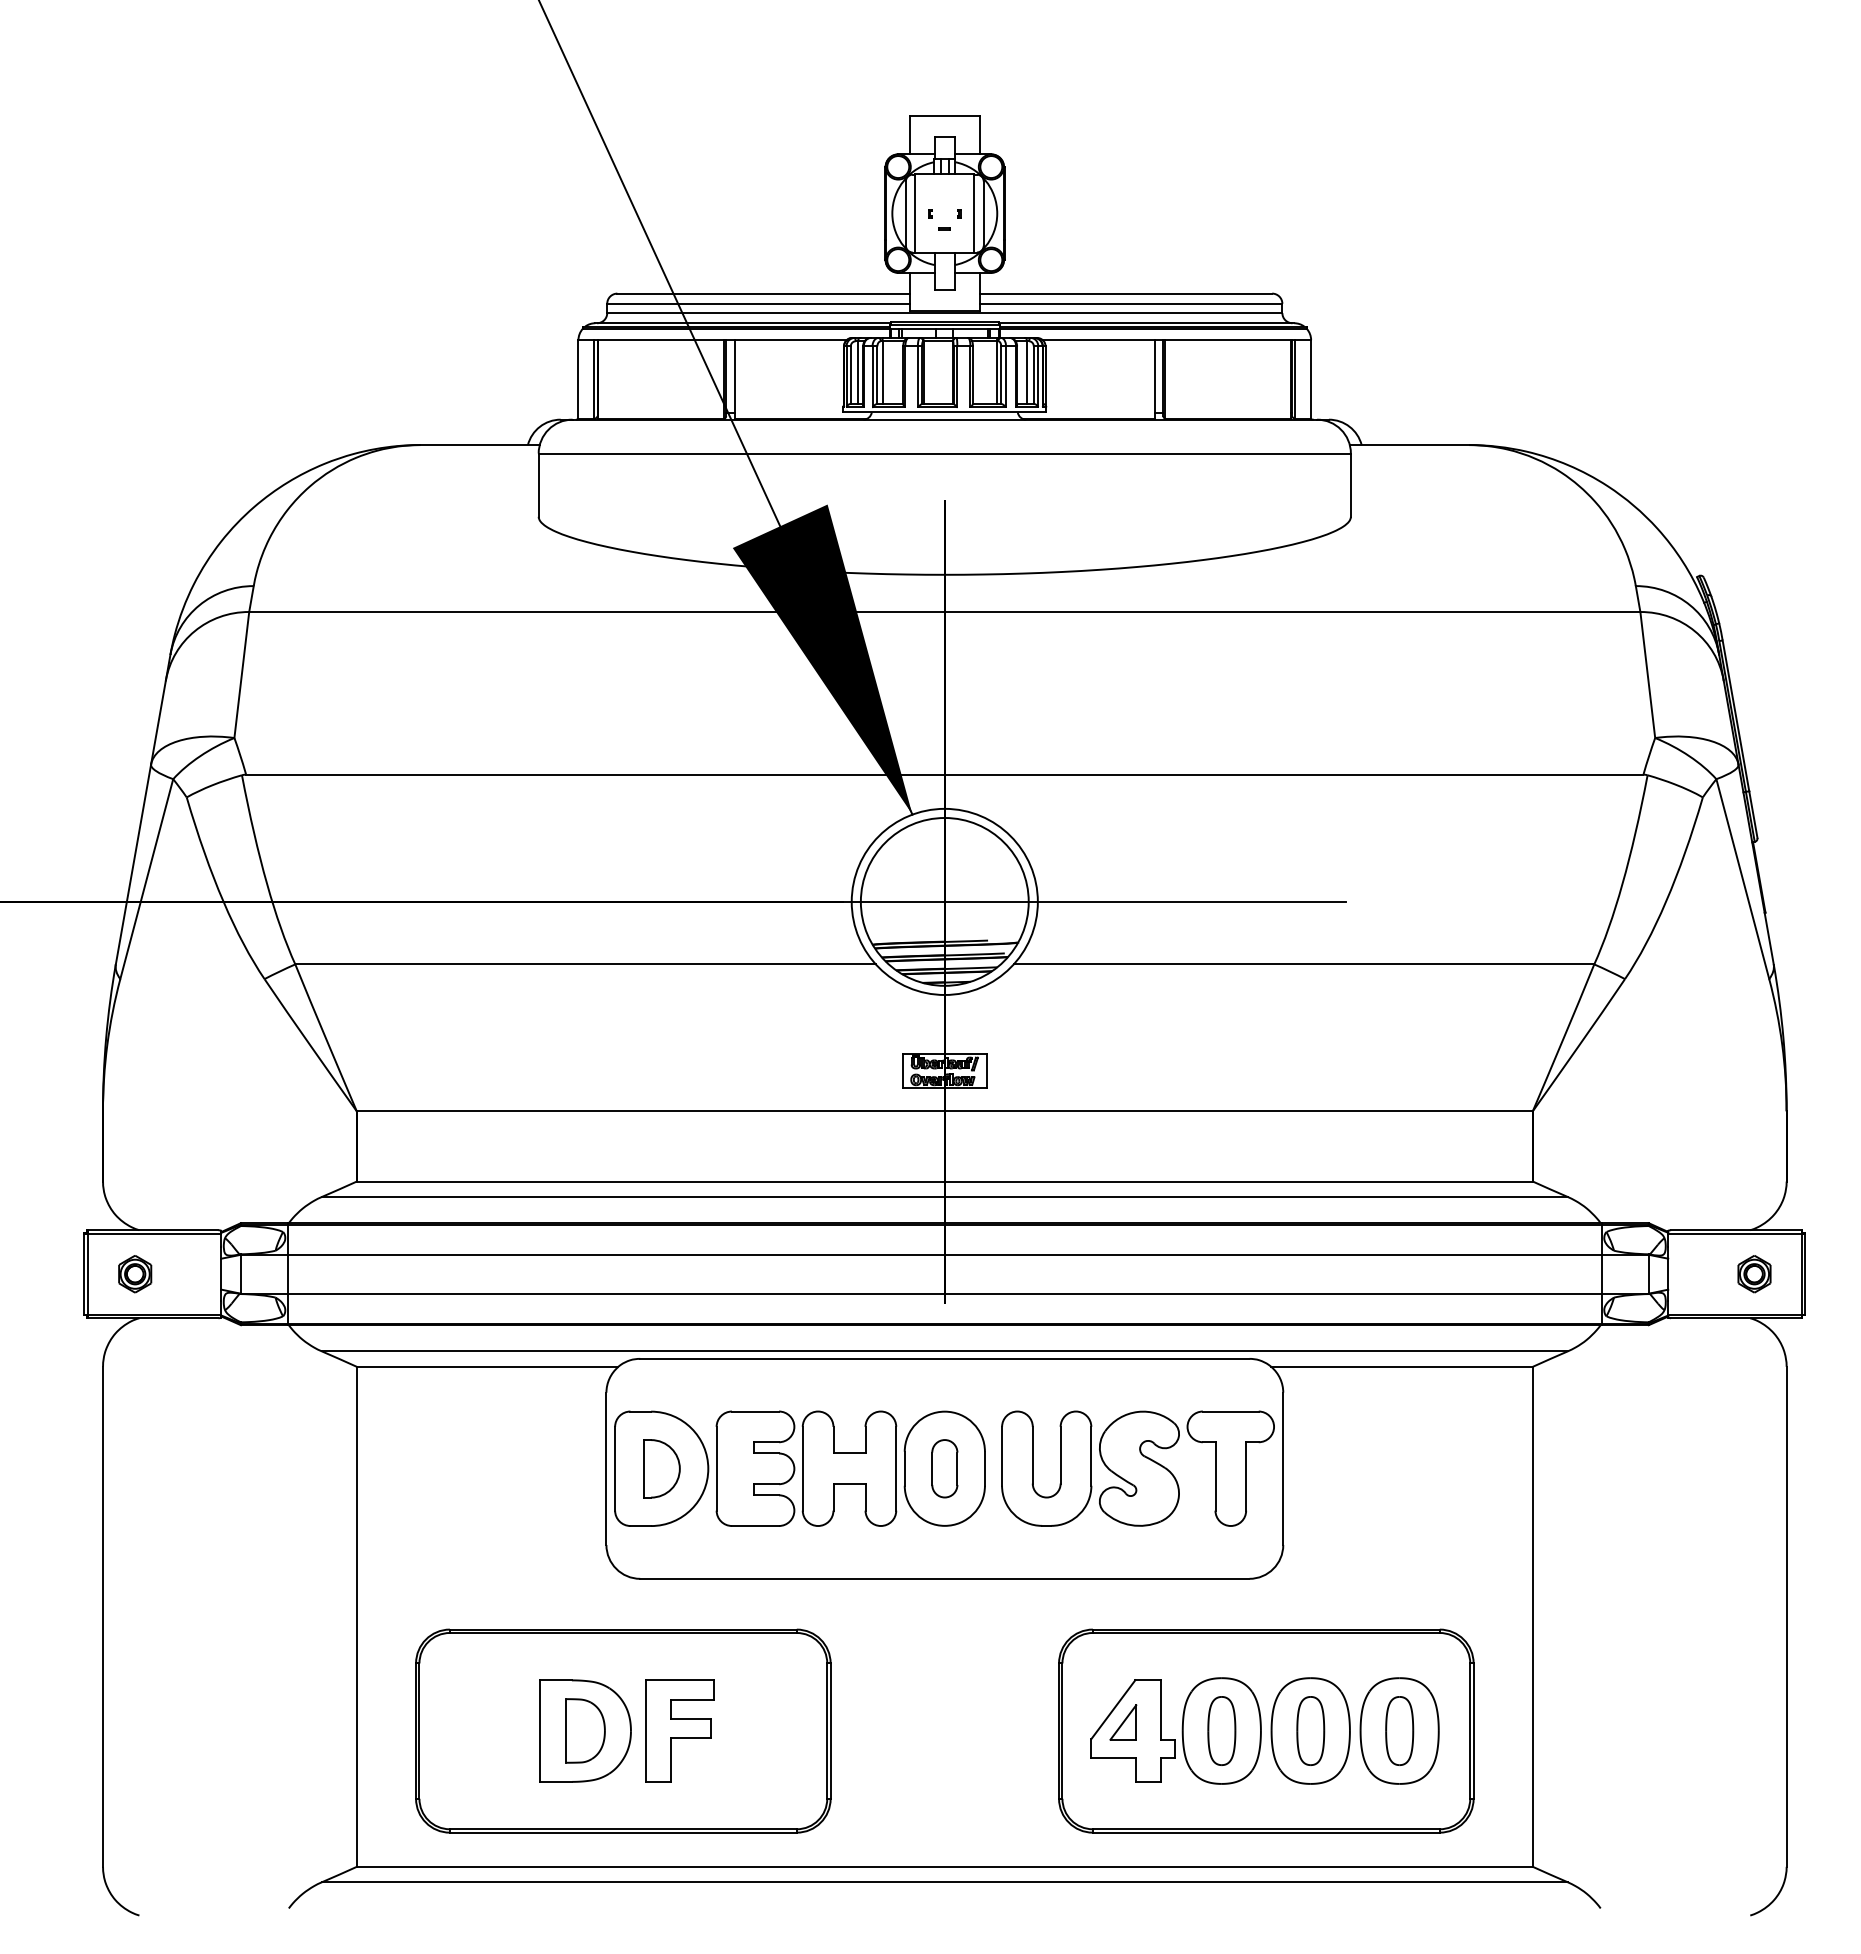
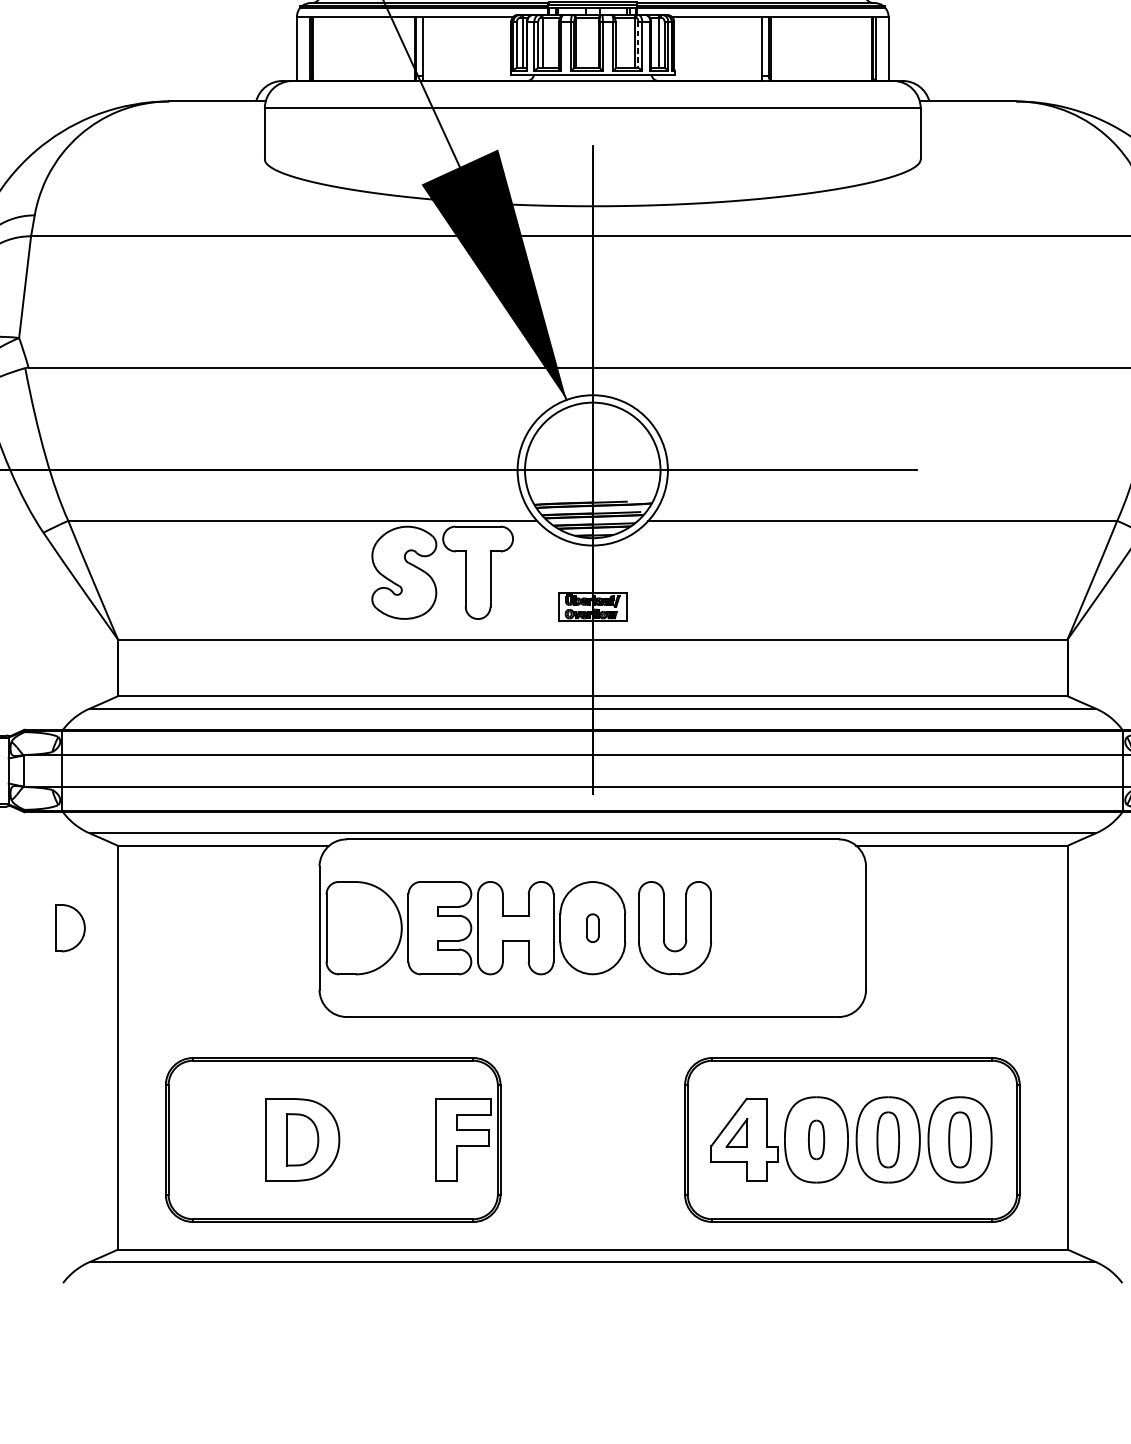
line: (1001, 375) -> (638, 45), solid -> dashed
part: (661, 1468) -> (70, 927), moved
part: (944, 1468) -> (592, 927), size x0.6
part: (1174, 1475) -> (432, 578), moved
part: (679, 1730) -> (463, 1139), moved
part: (1221, 1730) -> (816, 1139), size x0.7

